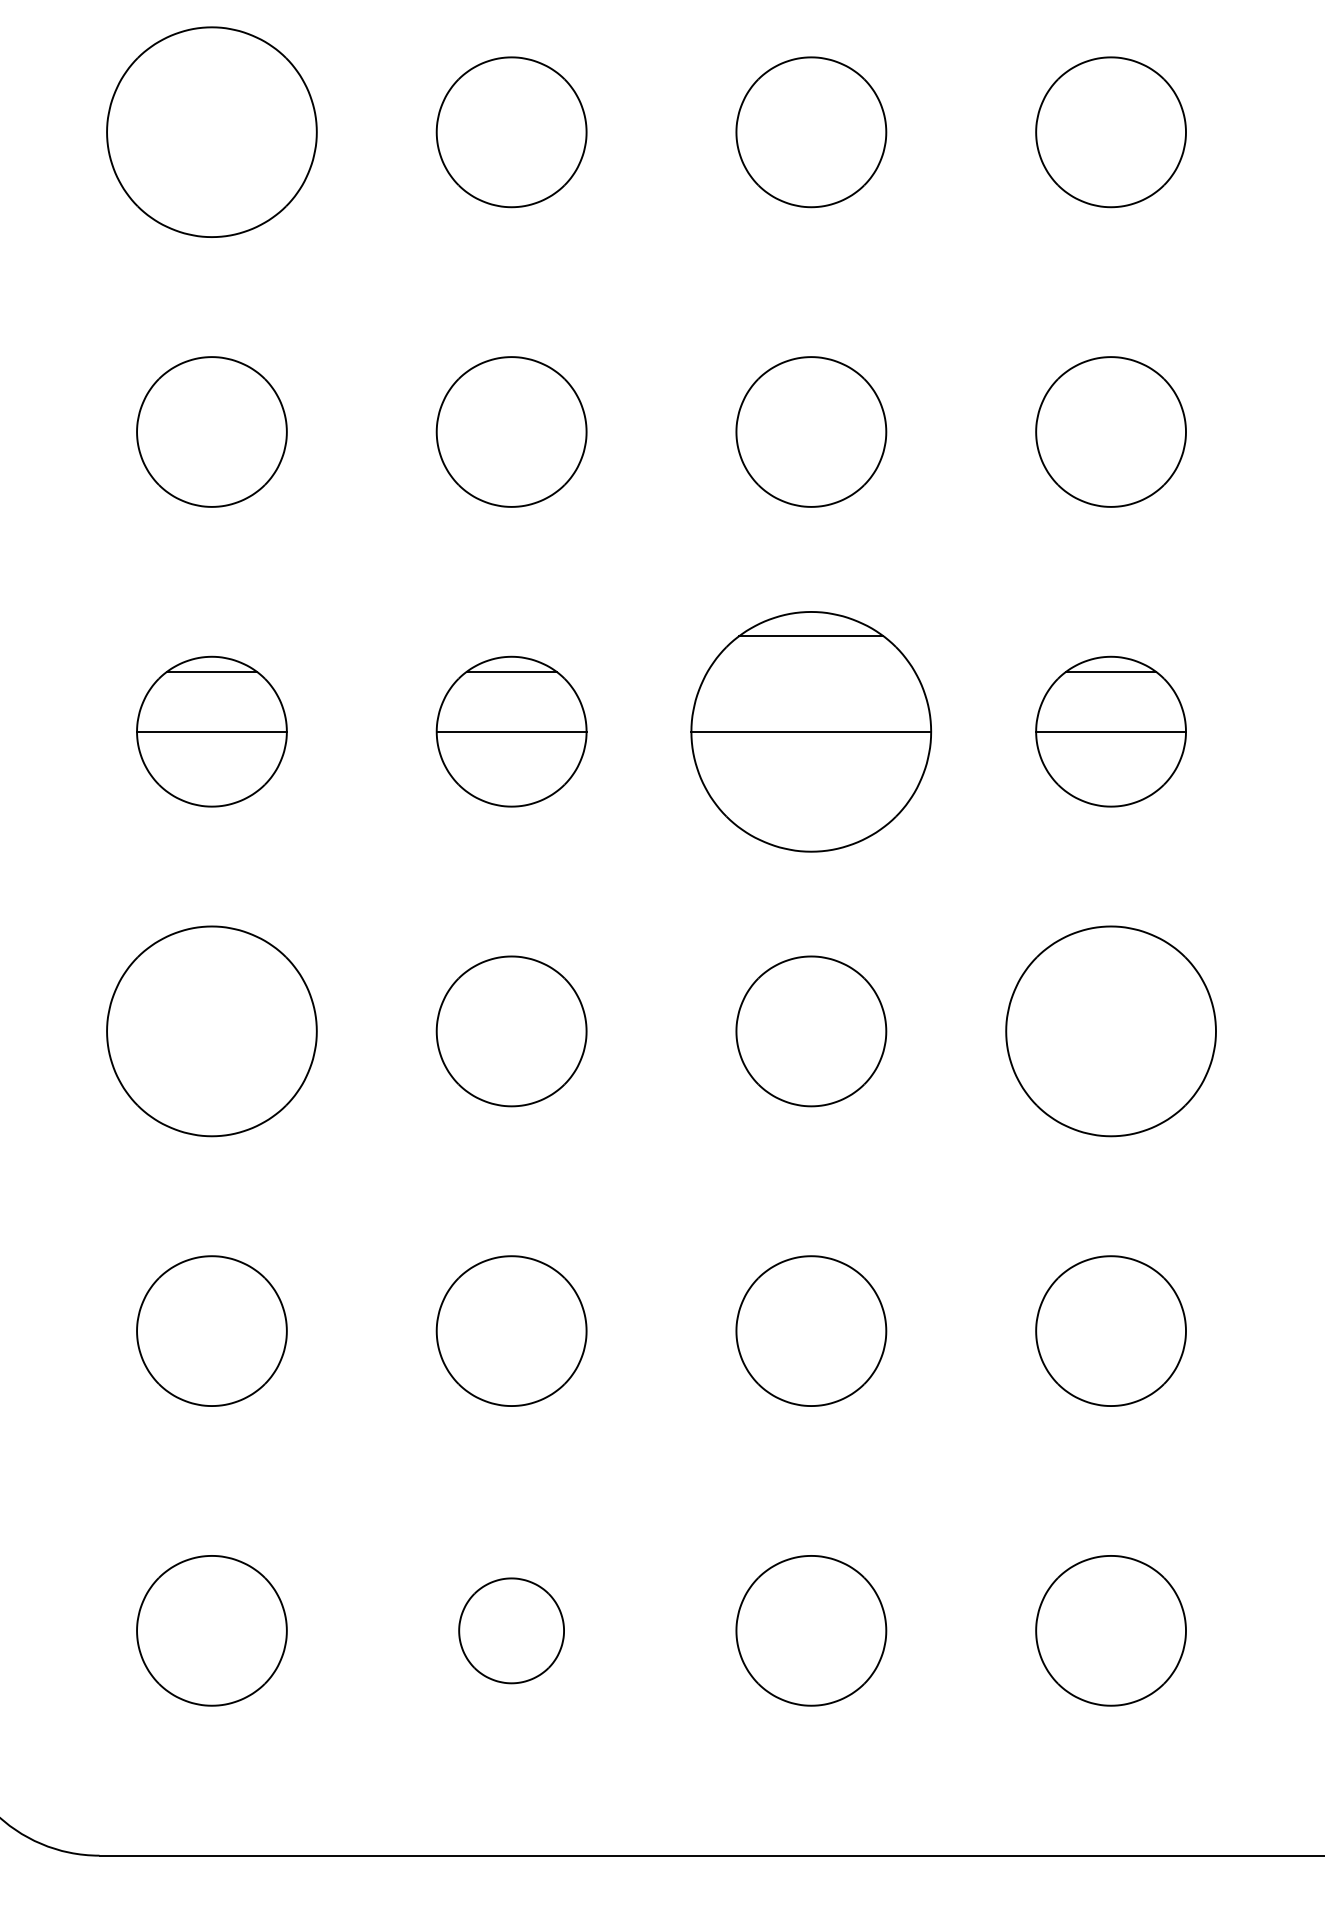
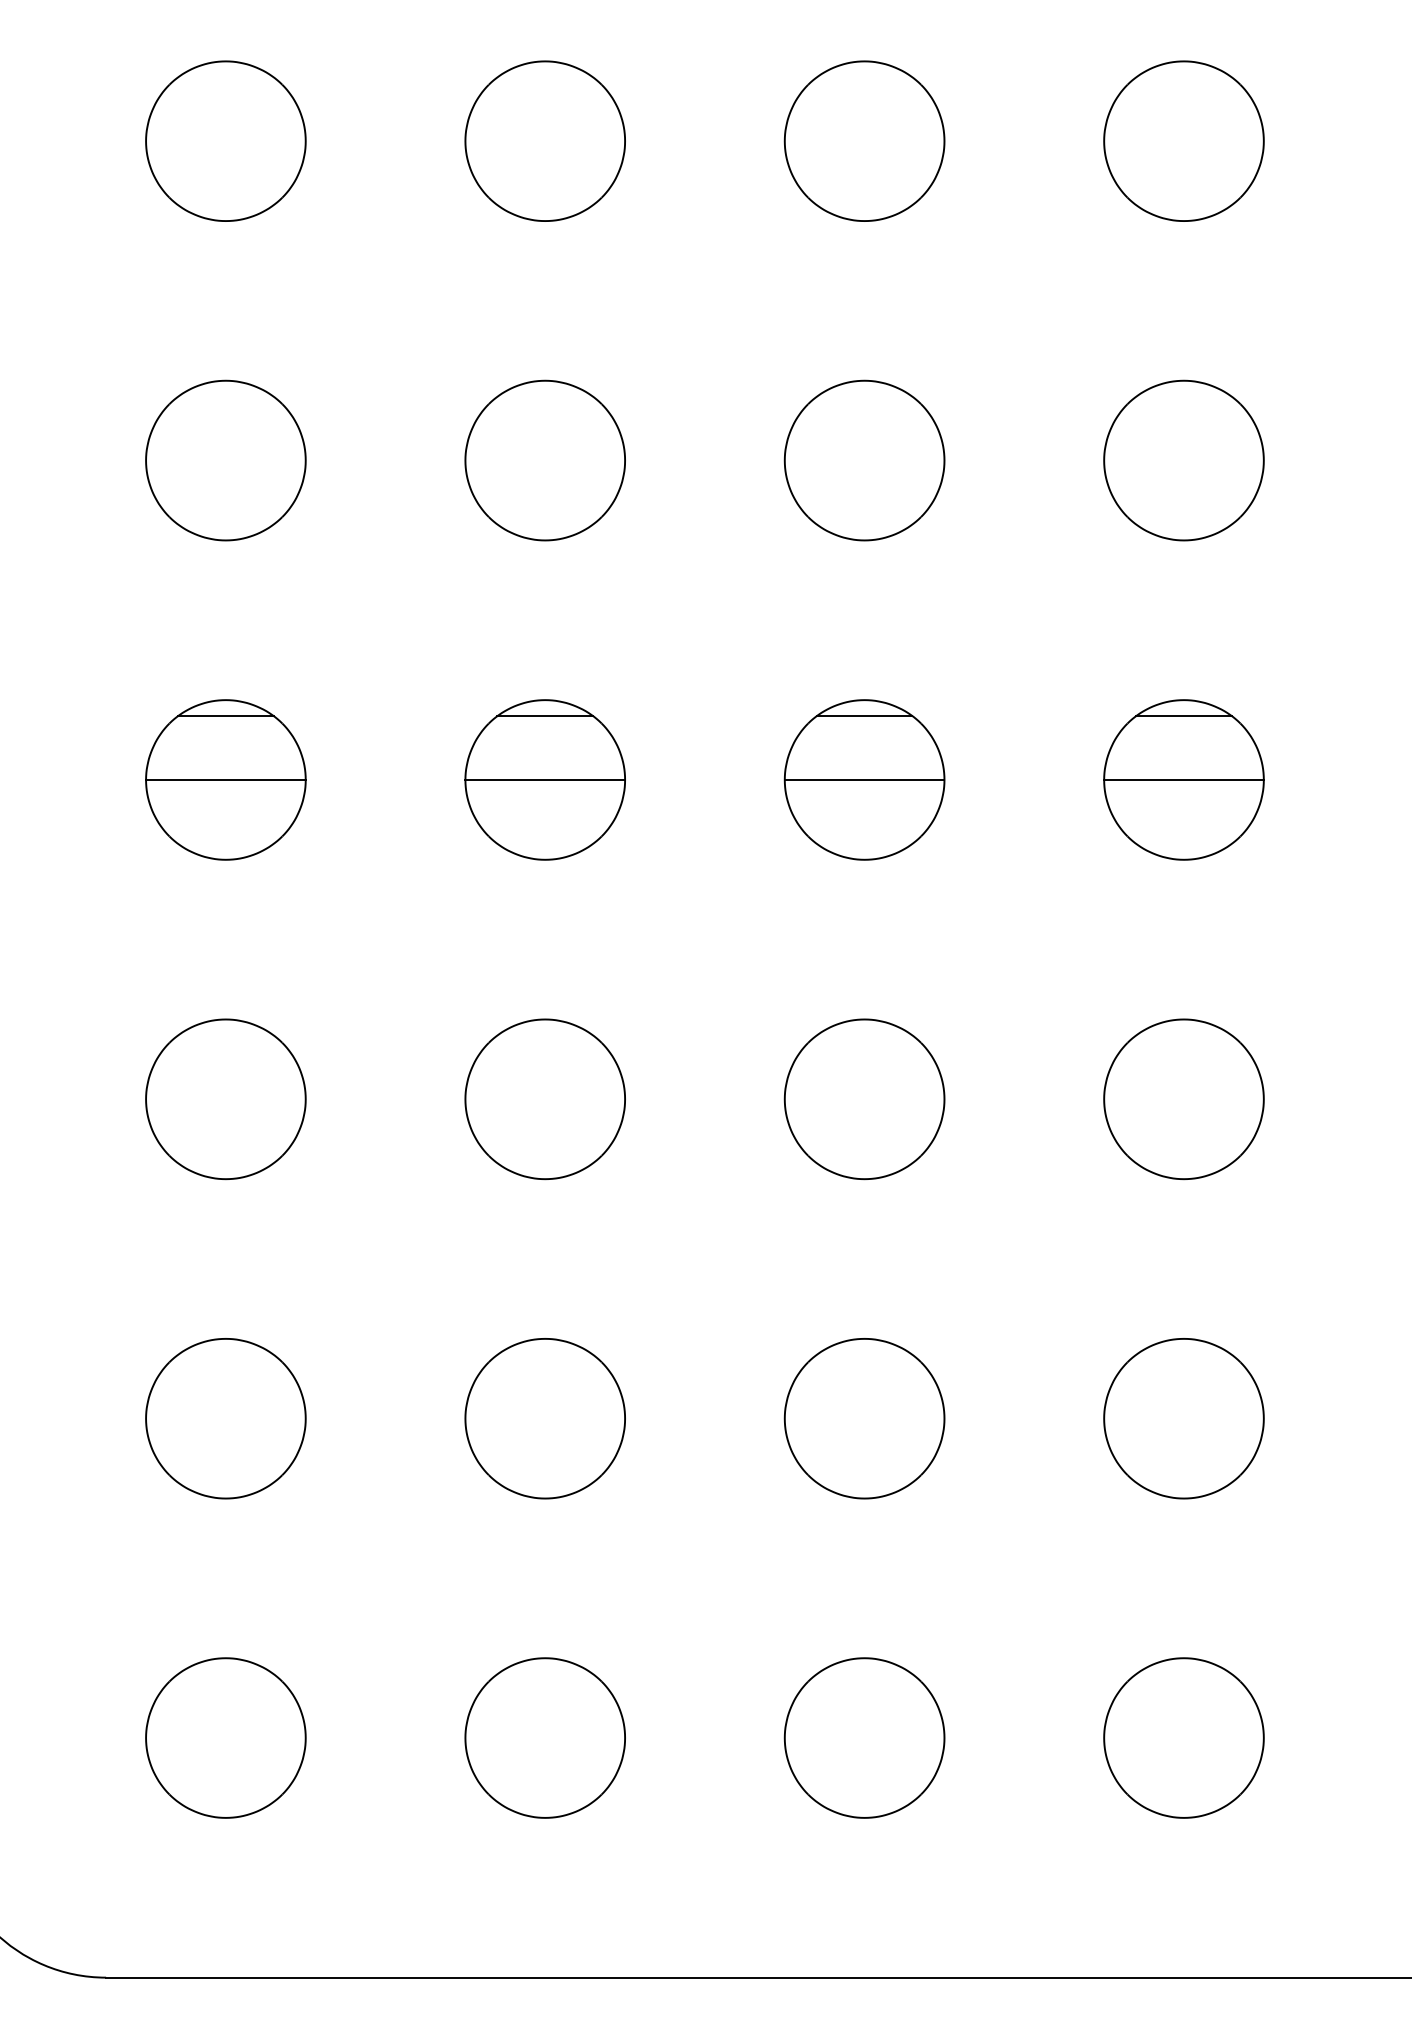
part: (211, 132) -> (225, 141), size x0.71
part: (811, 731) -> (864, 779), size x0.62
part: (211, 1031) -> (225, 1099), size x0.71
part: (1110, 1031) -> (1183, 1099), size x0.71
part: (511, 1630) -> (545, 1737), size x1.43

